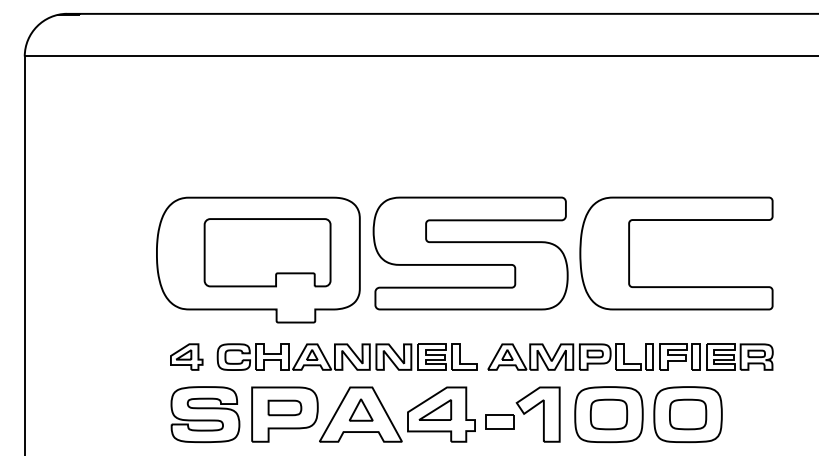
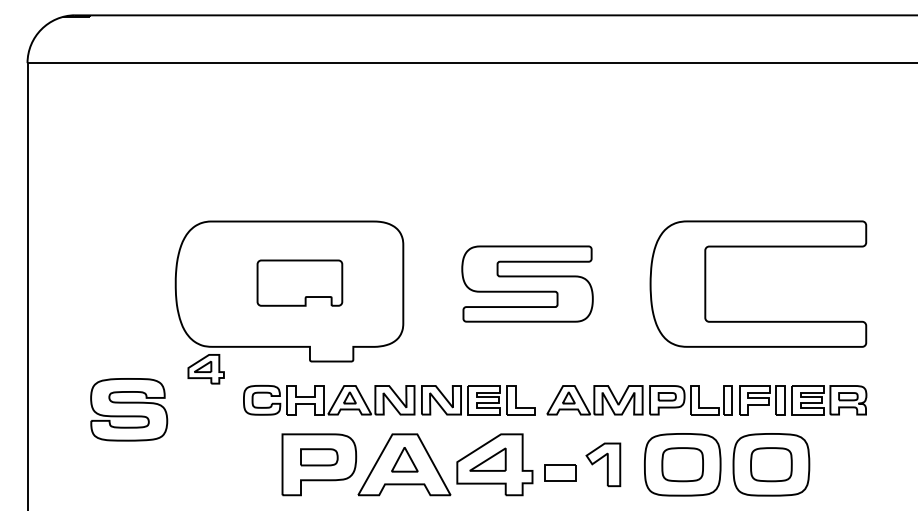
part: (267, 252) -> (299, 282), size x0.6
part: (470, 252) -> (527, 283), size x0.6
part: (186, 357) -> (205, 369), moved
part: (205, 414) -> (129, 409), moved
part: (538, 414) -> (603, 464), size x0.7

